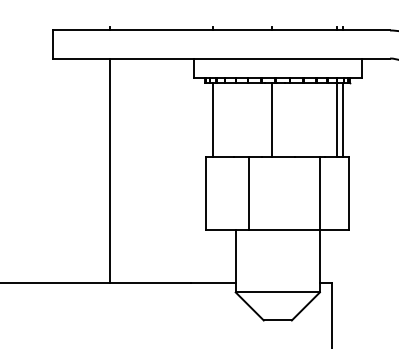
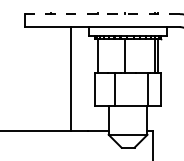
line: (222, 31) -> (102, 14), solid -> dashed
line: (109, 170) -> (70, 78), moved

